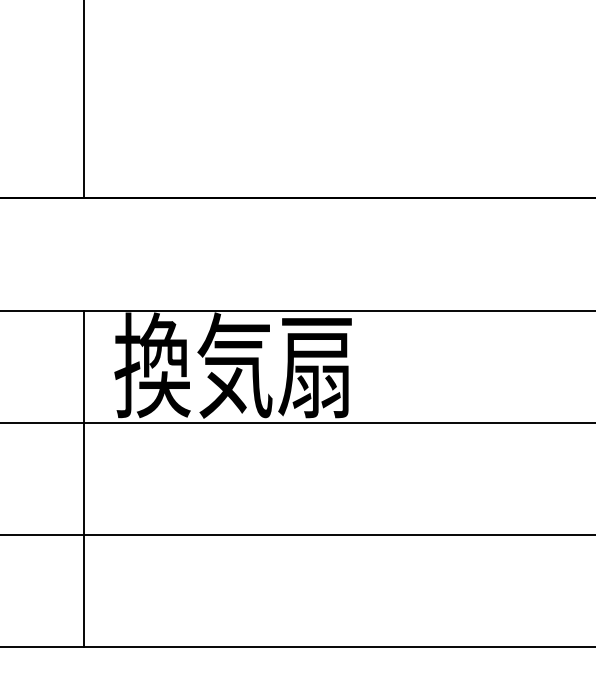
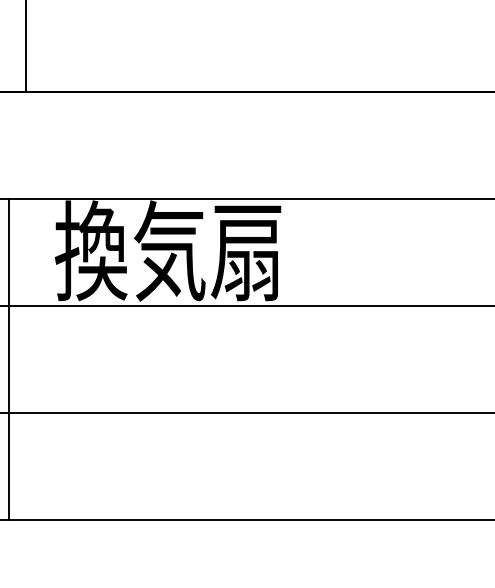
line: (83, 478) -> (8, 358), moved

